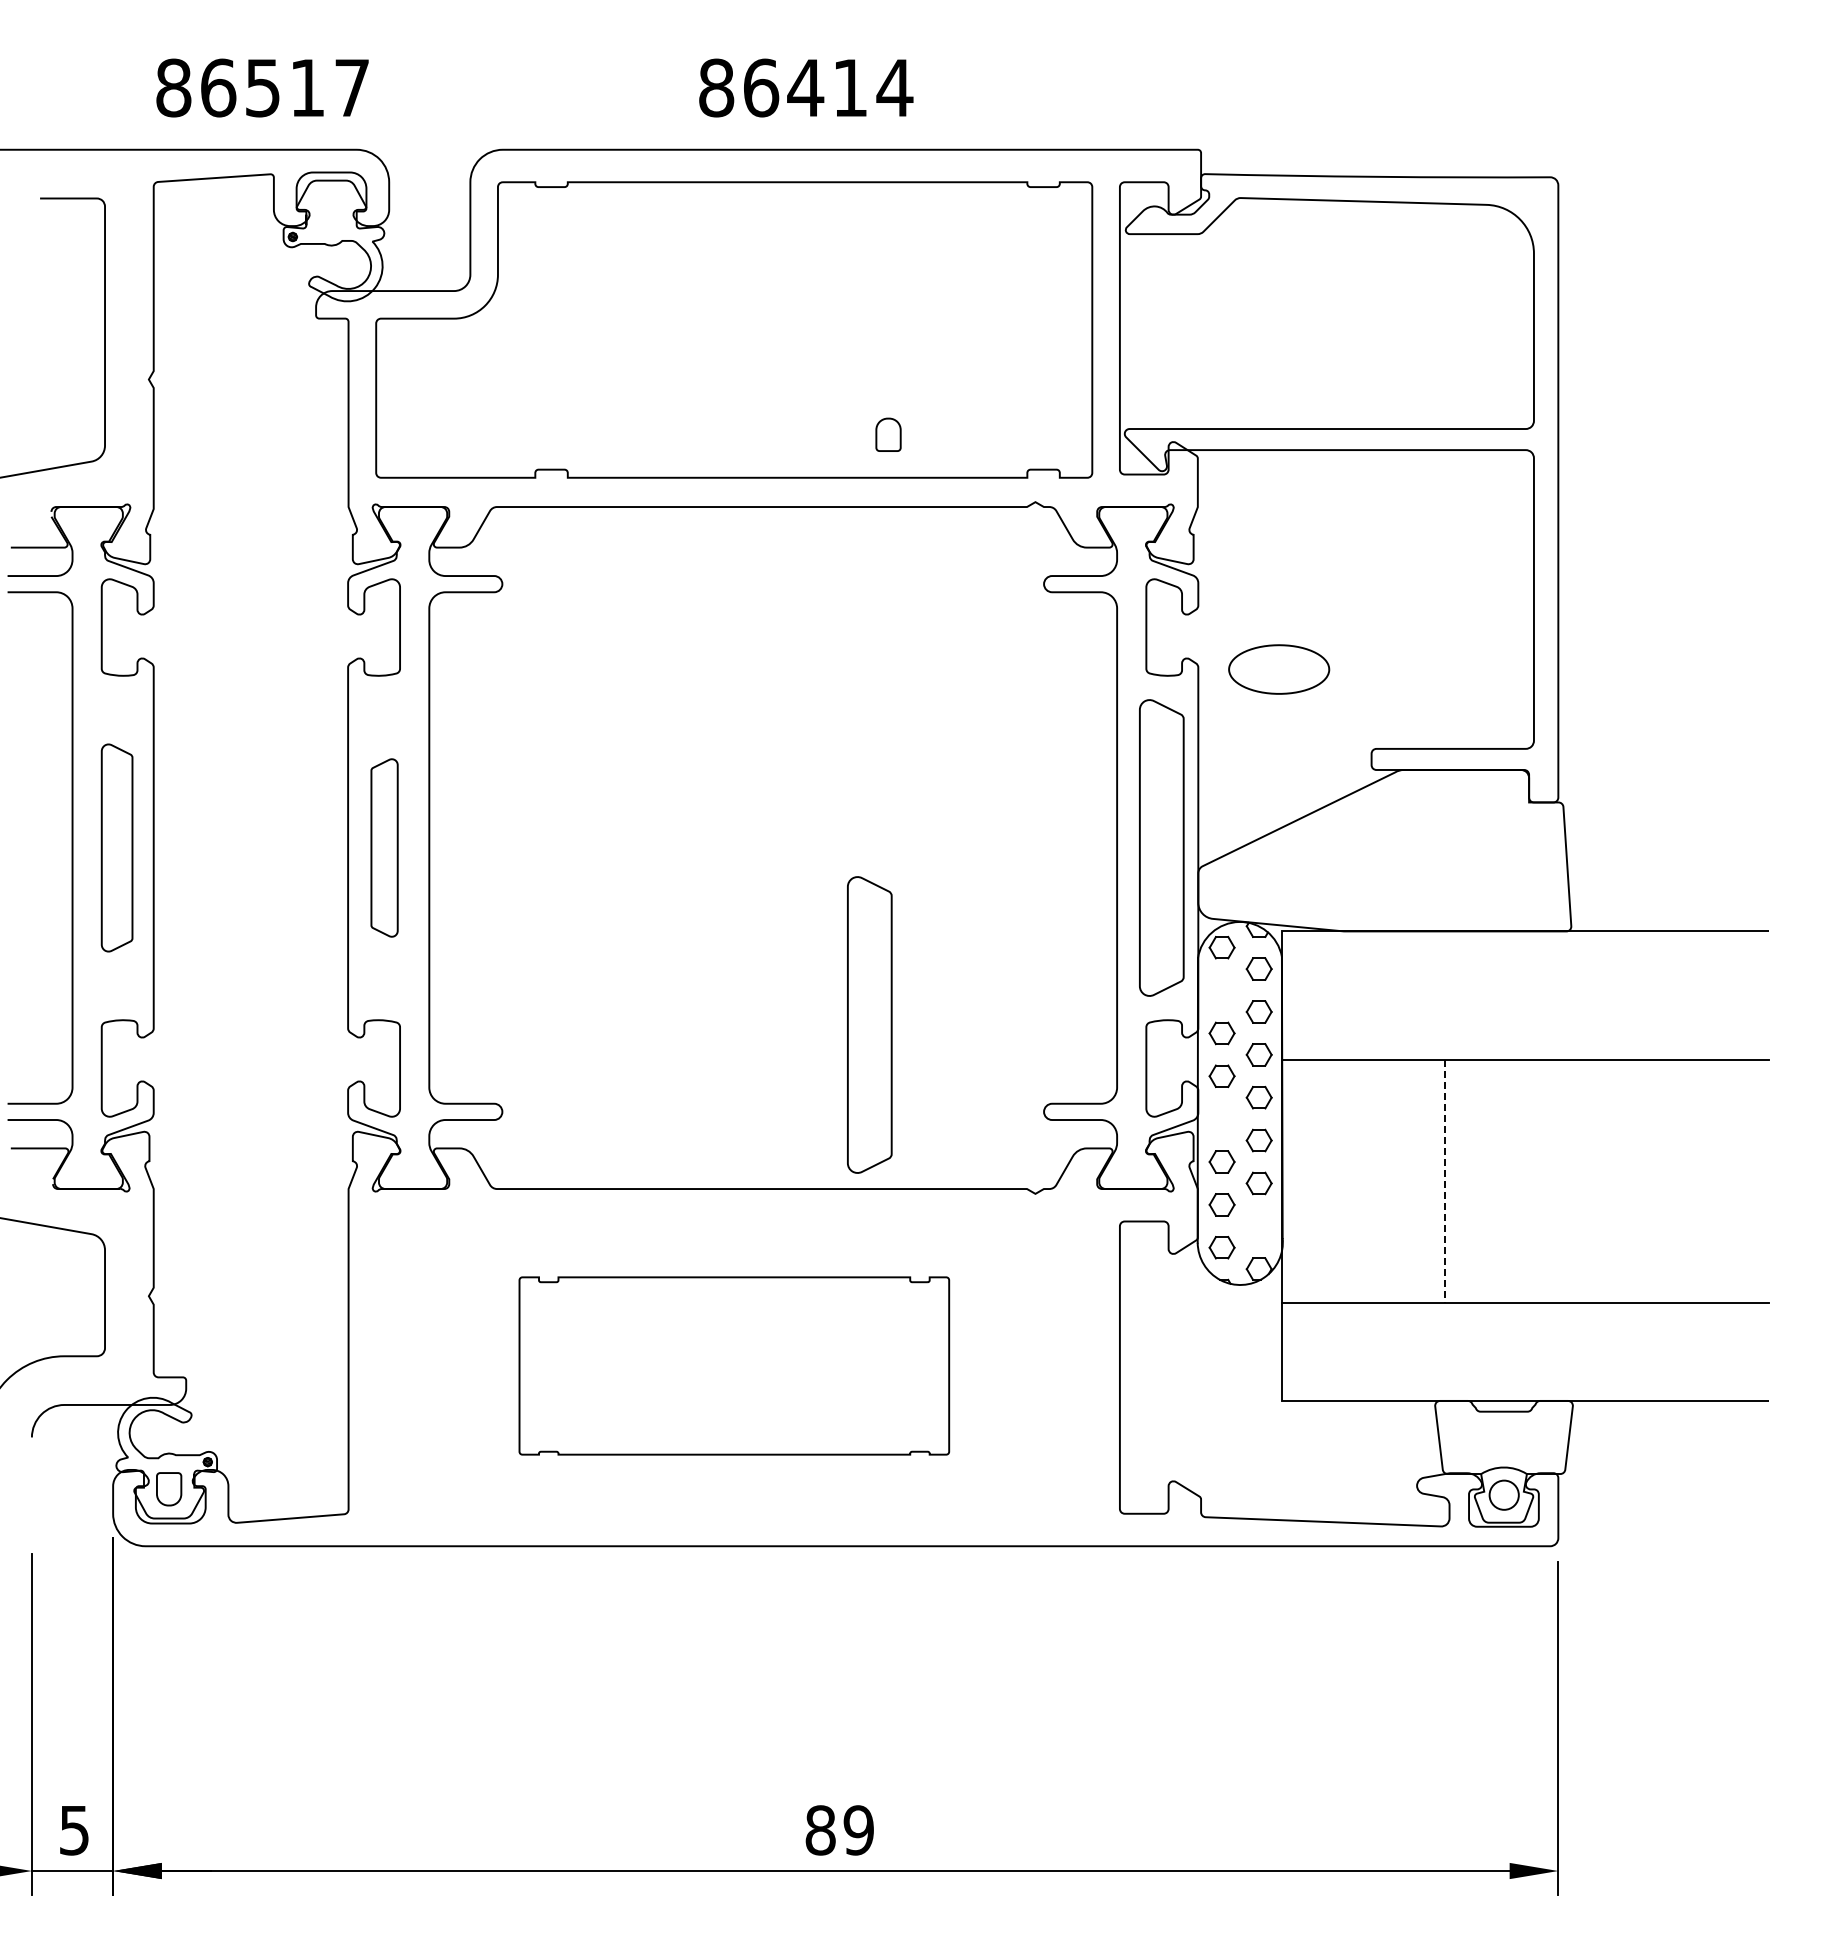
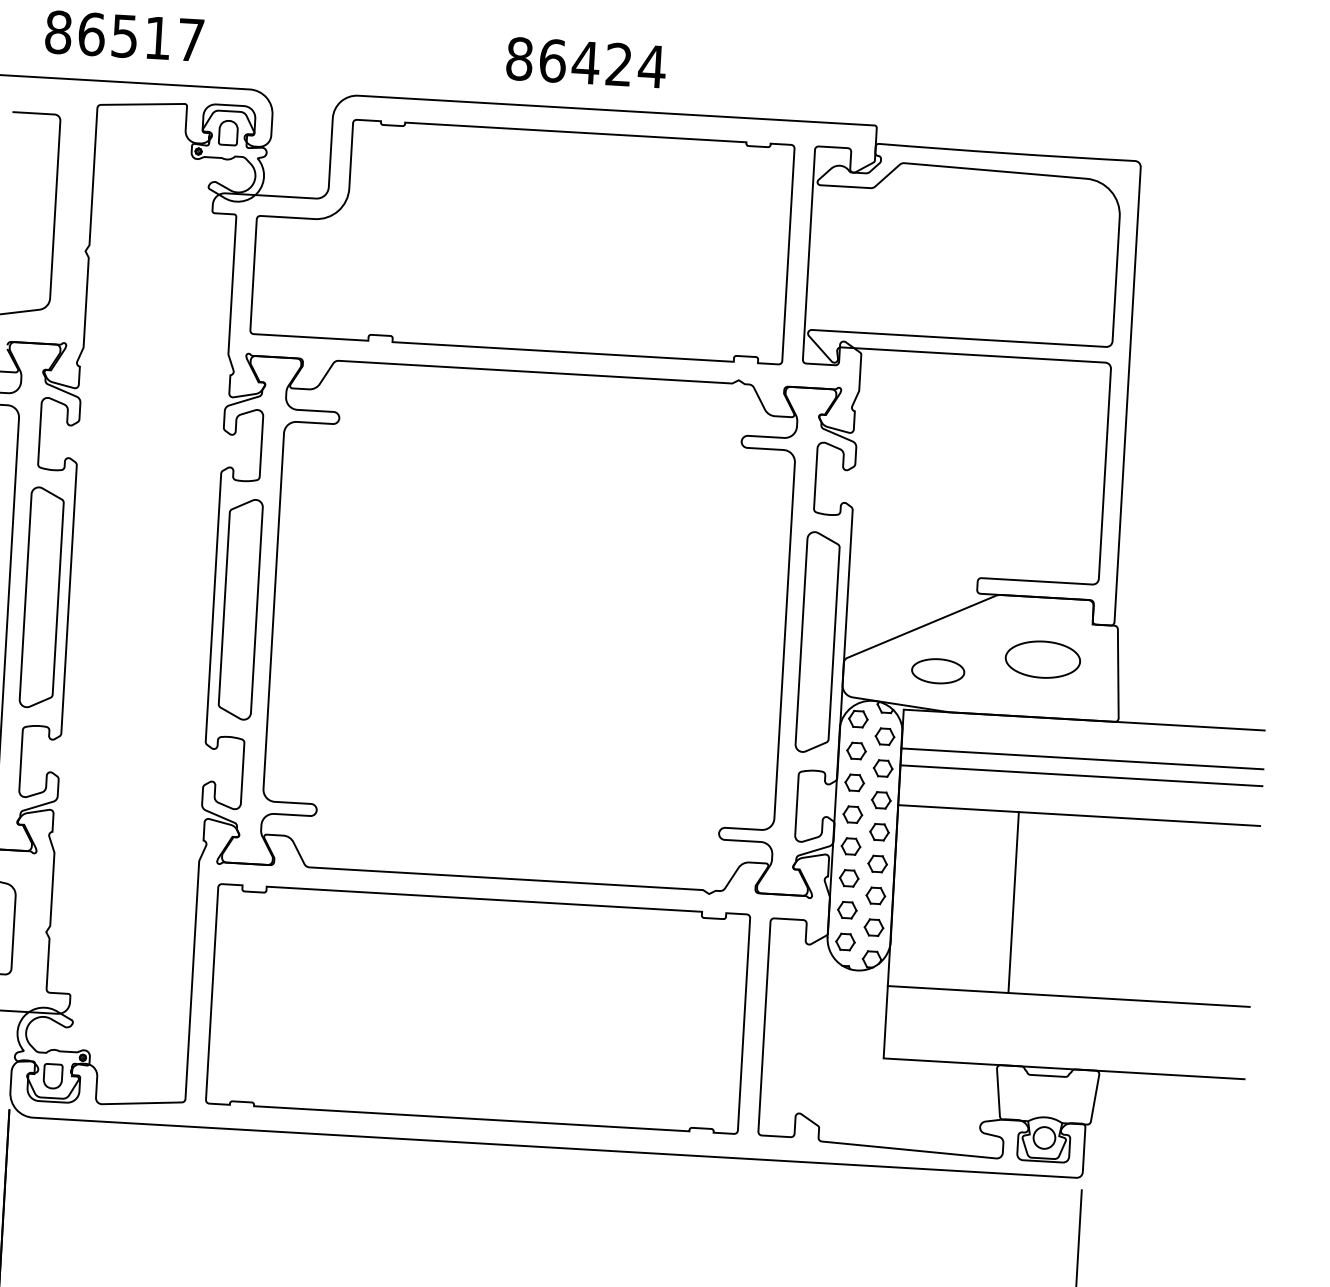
text: (262, 87) -> (124, 35), moved
text: (849, 87) -> (618, 64), 86414 -> 86424
part: (888, 434) -> (228, 132), moved
part: (1279, 669) -> (1043, 659), moved
part: (116, 847) -> (41, 597), size x1.43
part: (384, 847) -> (240, 608), size x1.67
part: (1325, 877) -> (938, 671), added
line: (1525, 983) -> (1082, 758), added
part: (1221, 990) -> (856, 750), added
line: (1525, 1006) -> (1081, 775), added
part: (869, 1024) -> (593, 761), removed
part: (1221, 1118) -> (850, 846), added
line: (1444, 1181) -> (1013, 902), dashed -> solid
part: (1258, 1226) -> (873, 927), added
part: (734, 1365) -> (478, 1008), size x1.67

